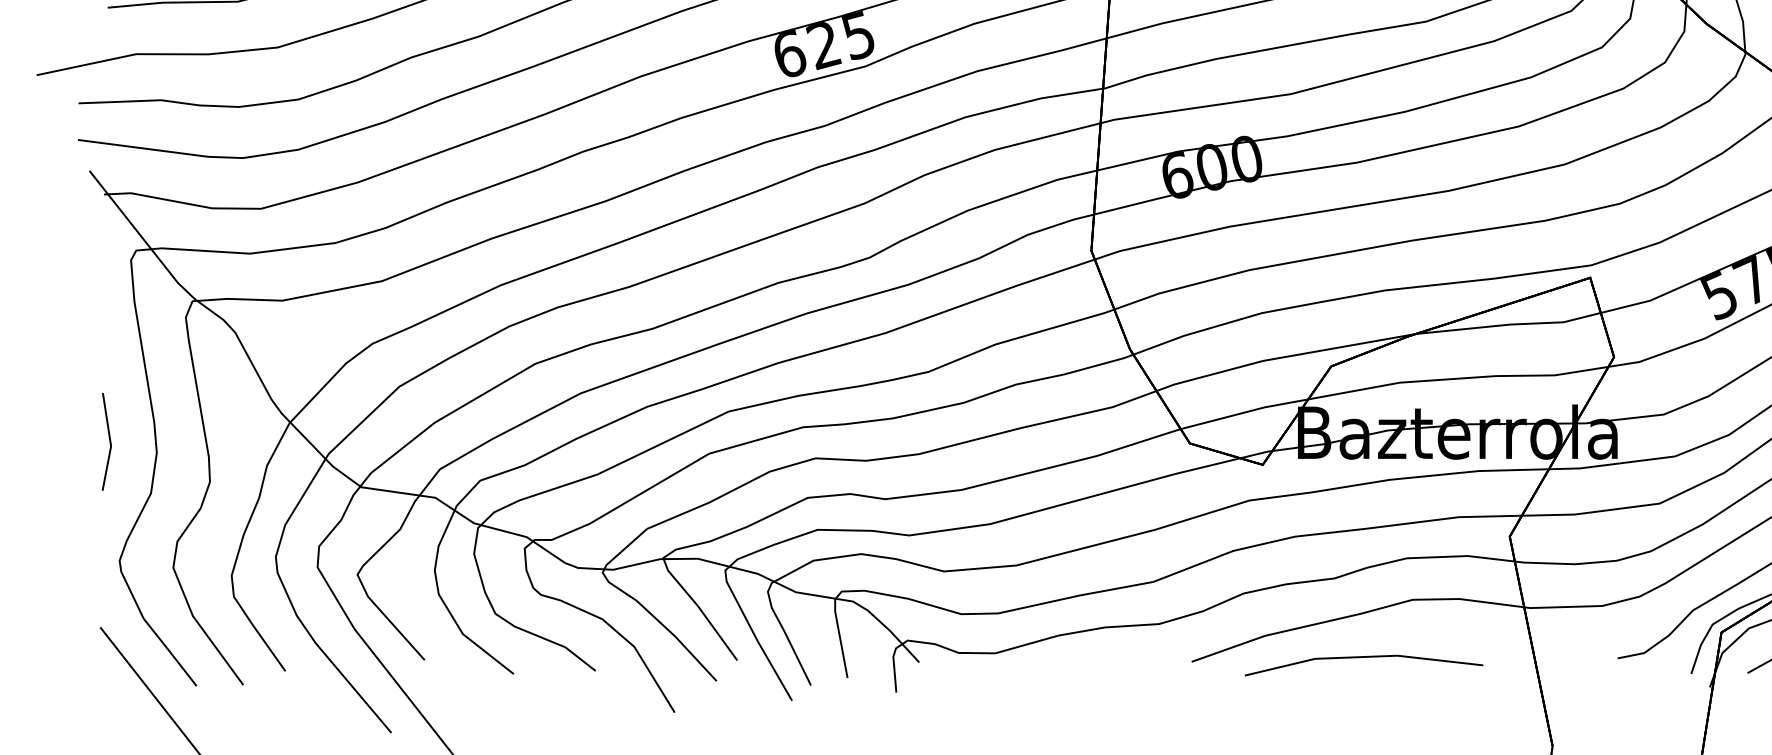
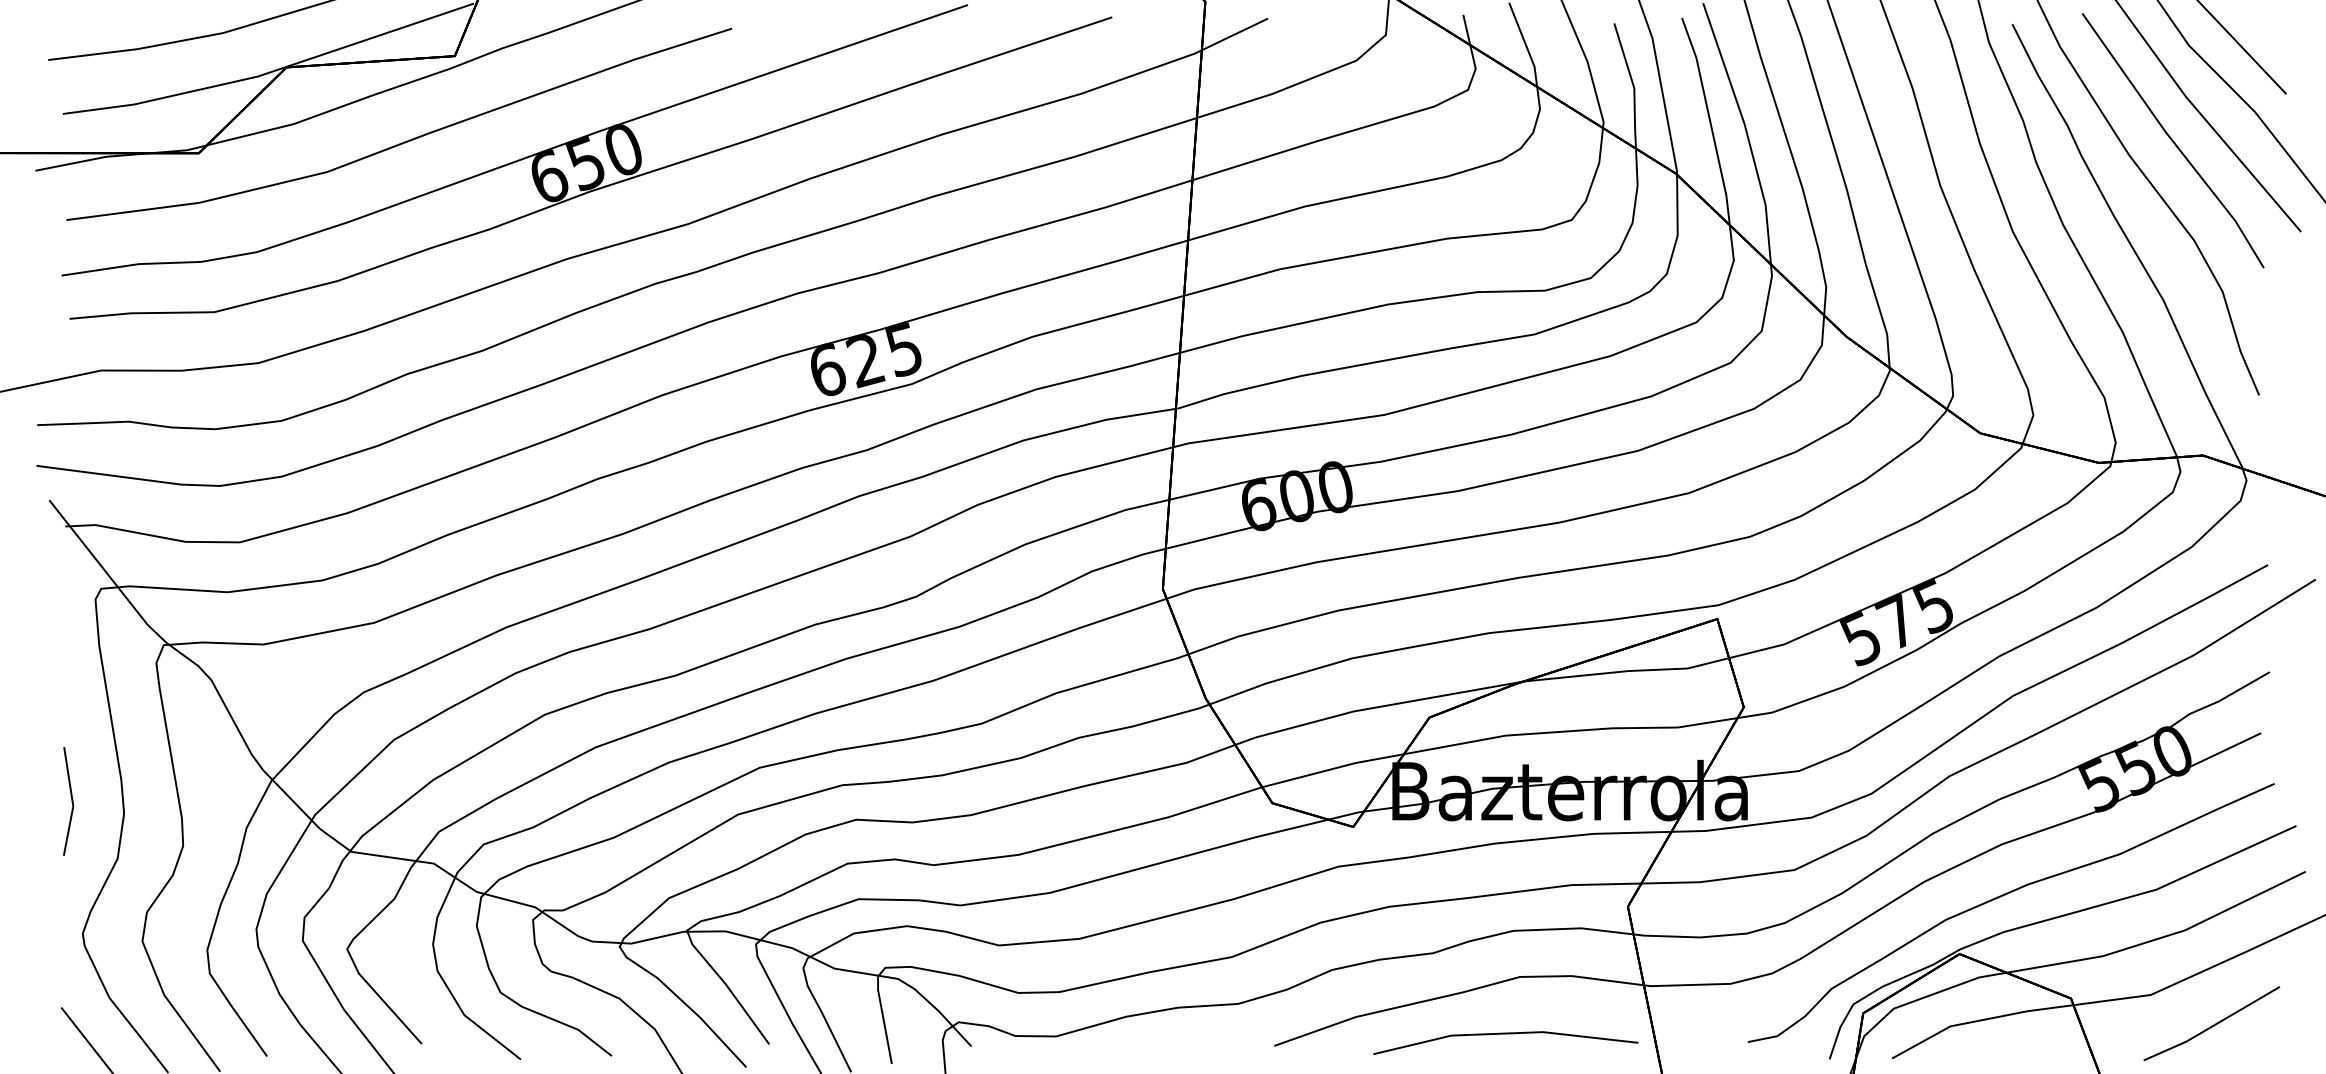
line: (1363, 657) -> (1505, 1034), moved

